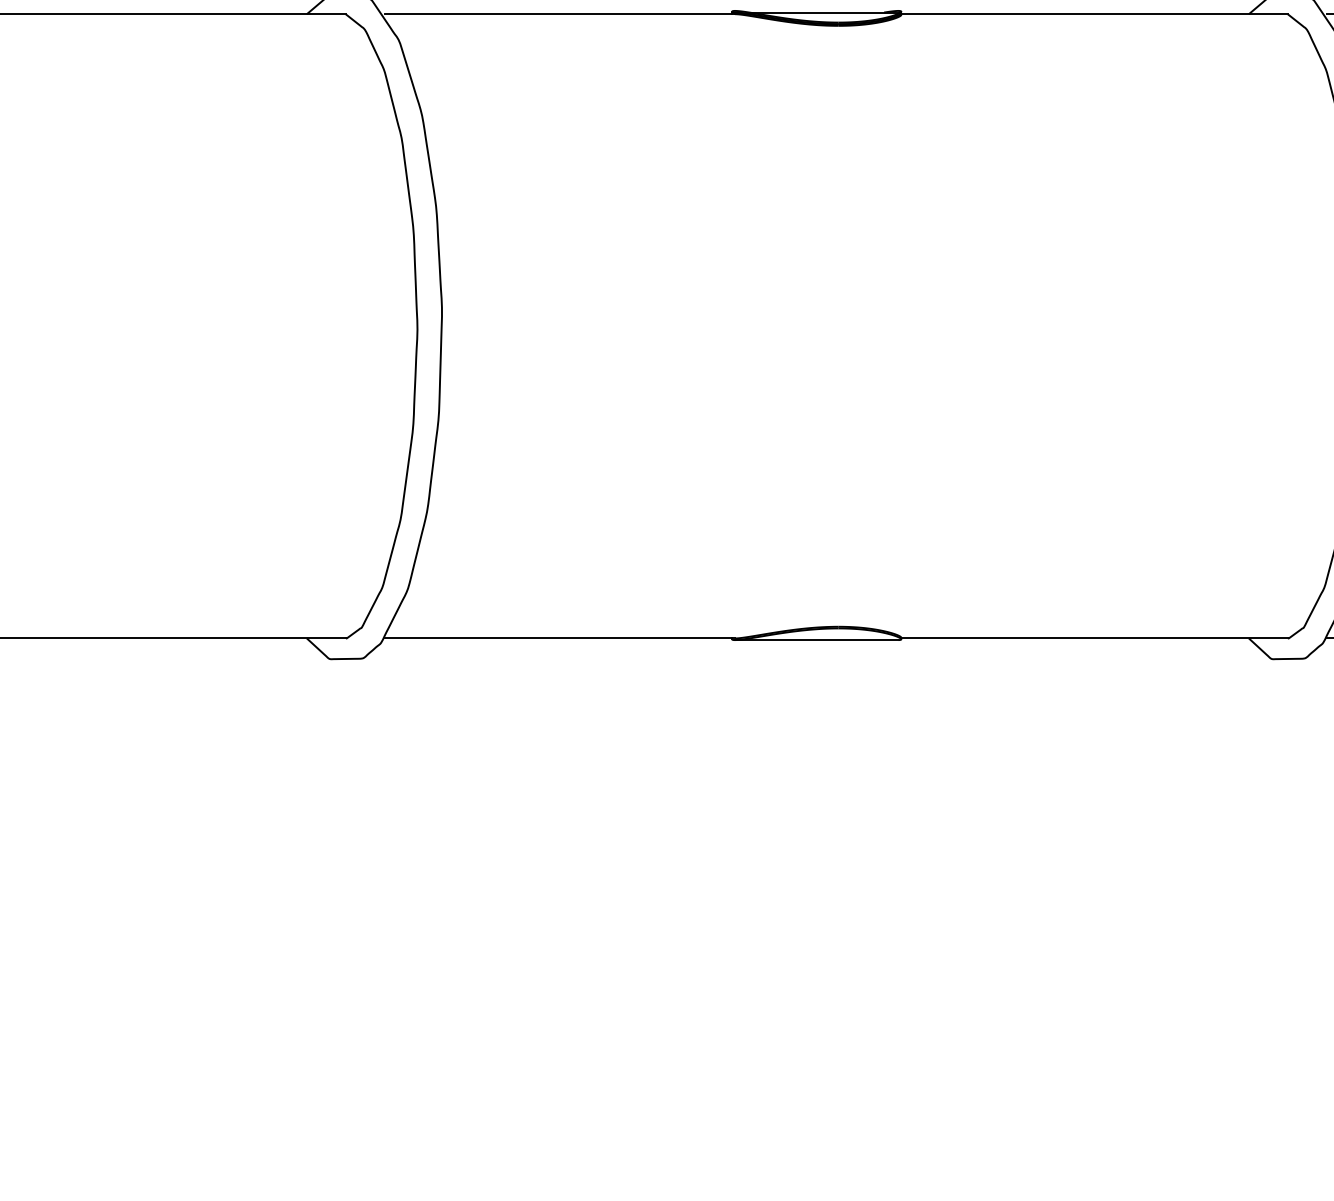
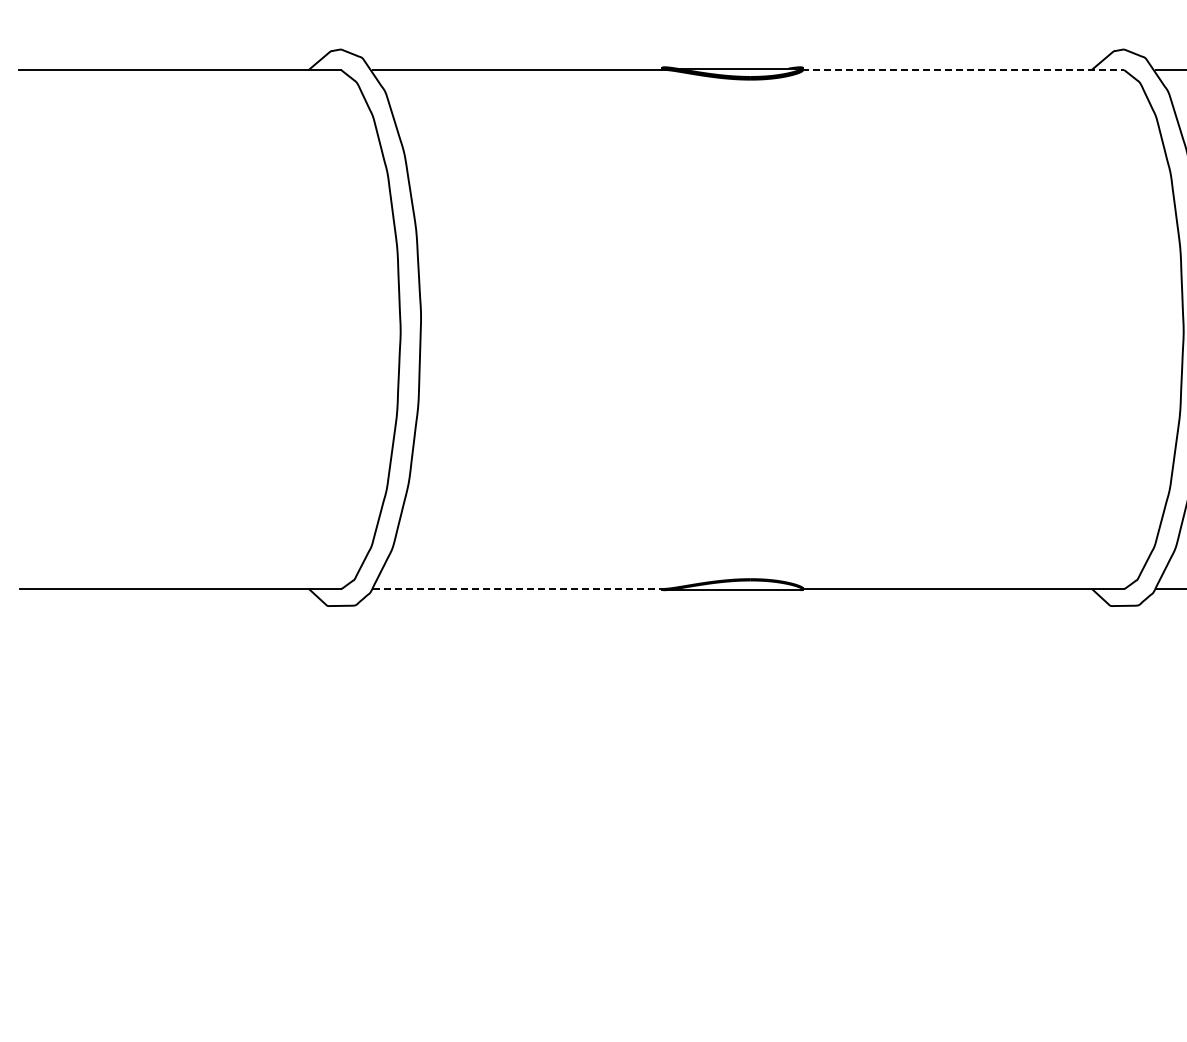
line: (1094, 13) -> (963, 69), solid -> dashed
line: (560, 638) -> (519, 588), solid -> dashed

